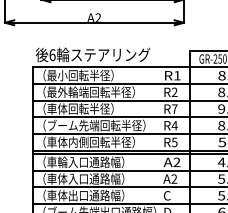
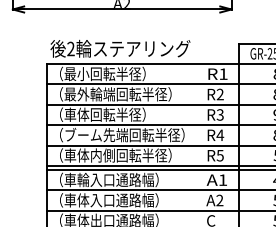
text: (52, 55) -> (70, 49), 6 -> 2
text: (174, 108) -> (220, 114), R7 -> R3
text: (176, 161) -> (222, 179), A2 -> A1

